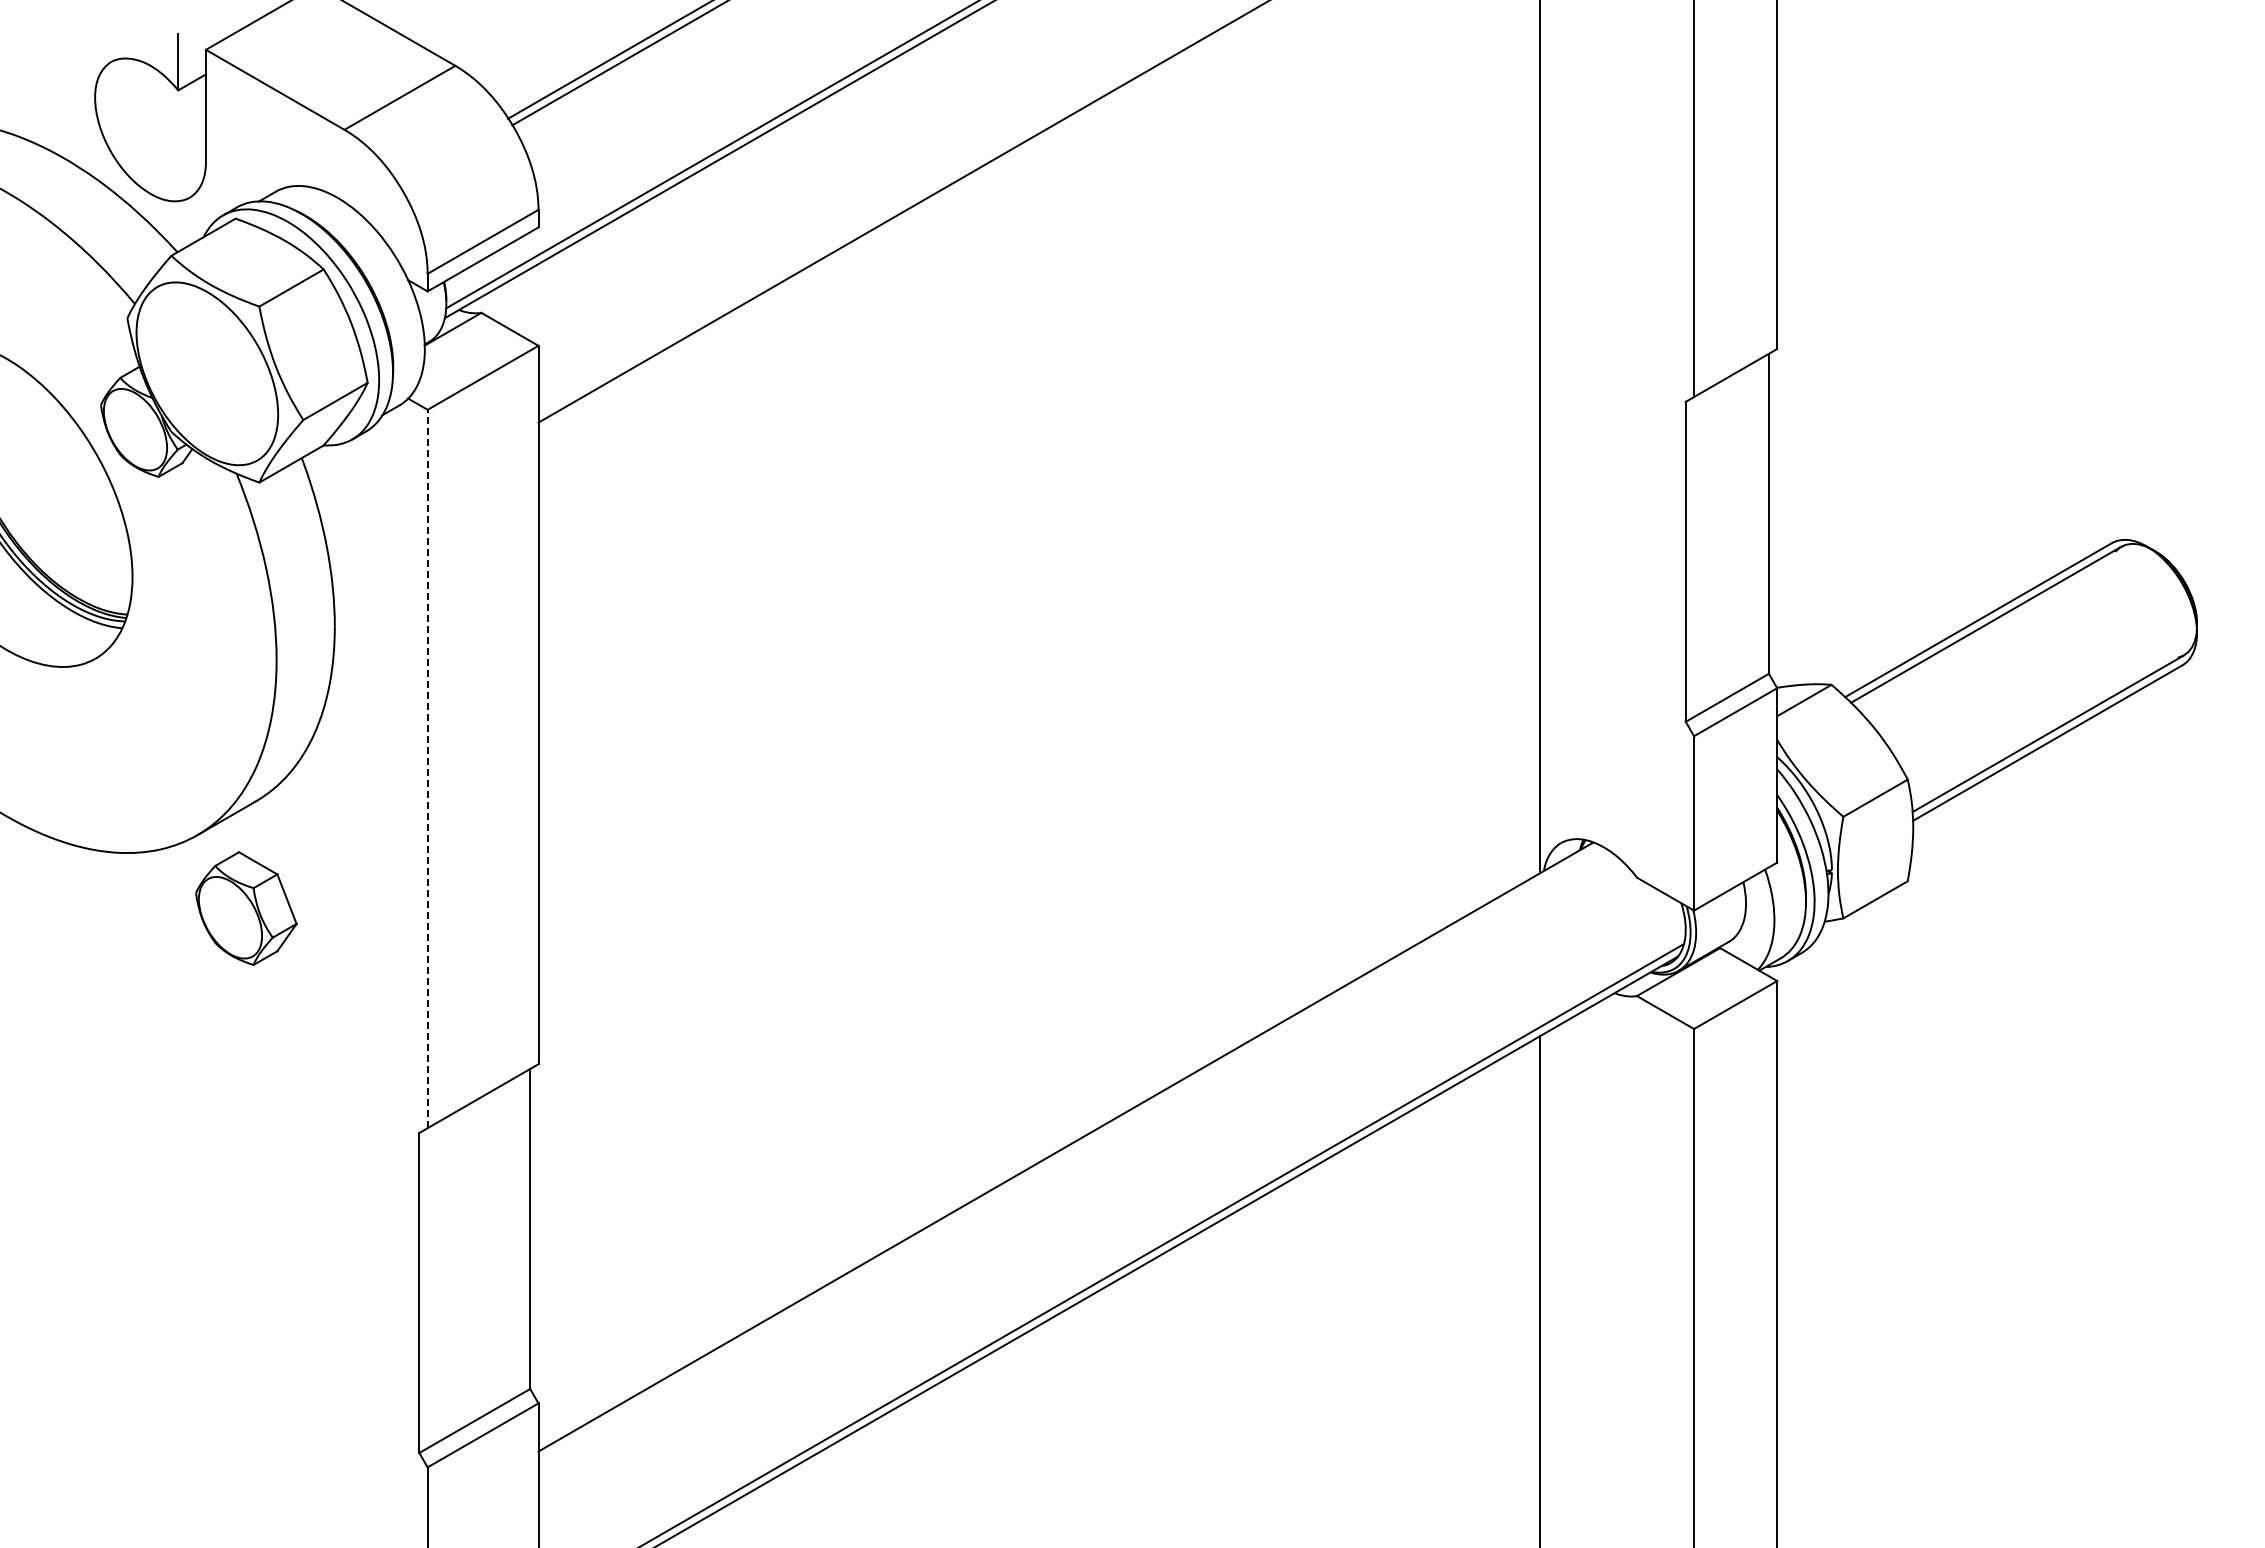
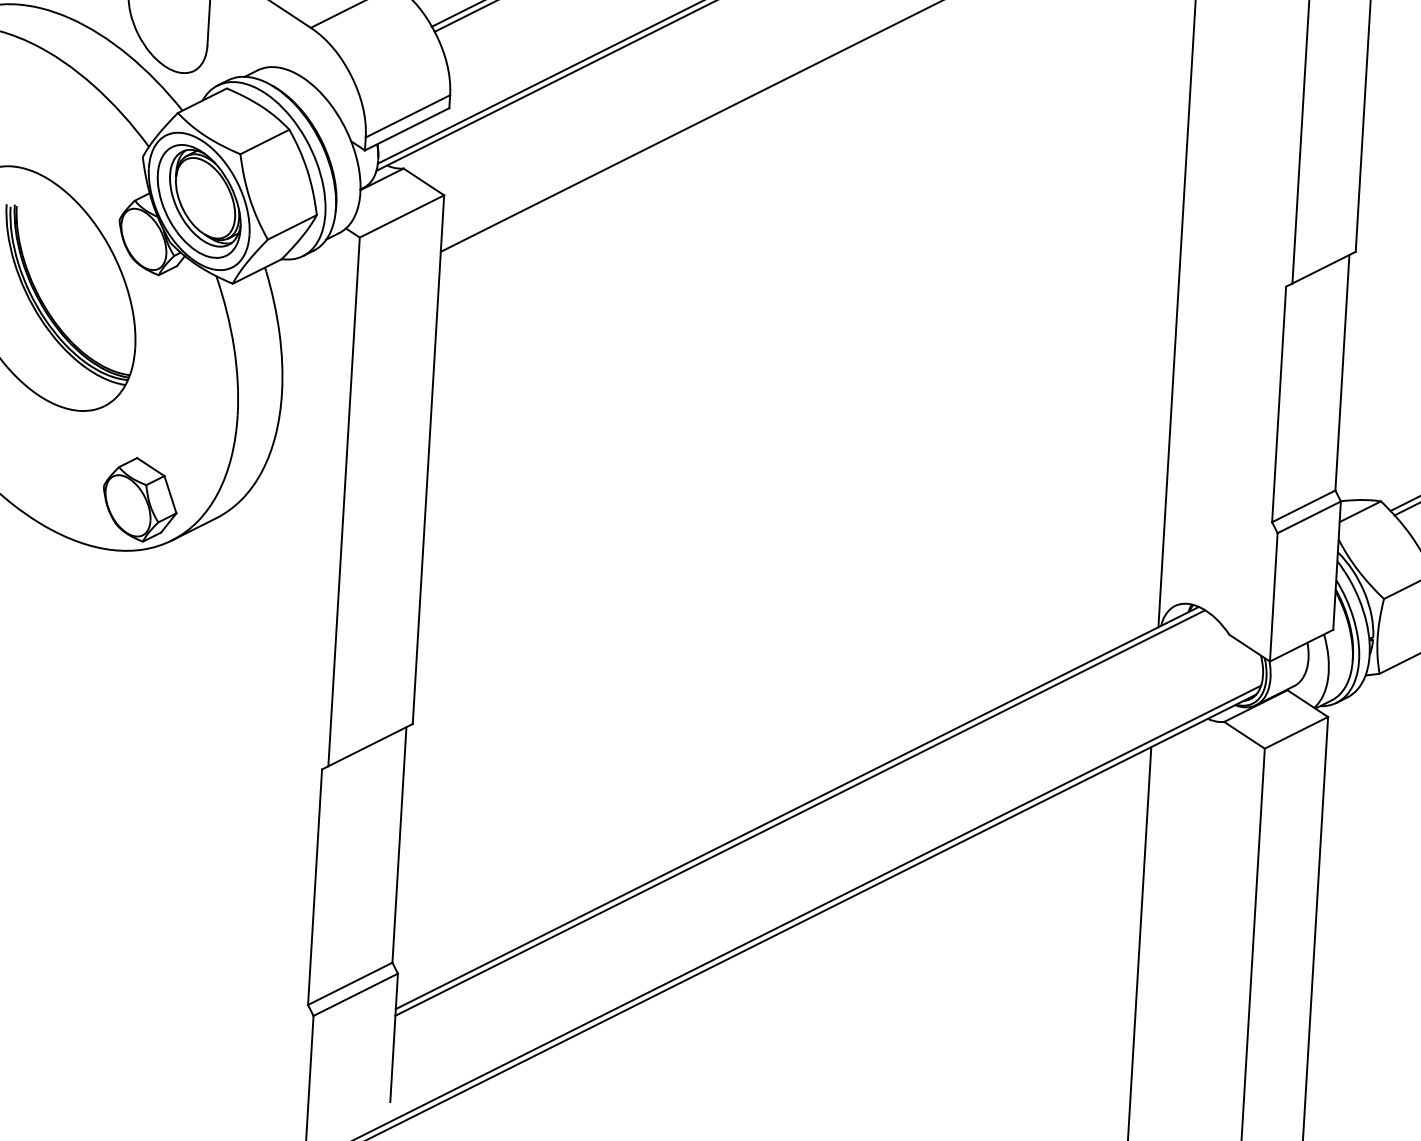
part: (207, 373) -> (199, 201), added
line: (427, 768) -> (343, 501), dashed -> solid
part: (246, 908) -> (140, 499), moved
line: (1069, 1153) -> (799, 812), added

